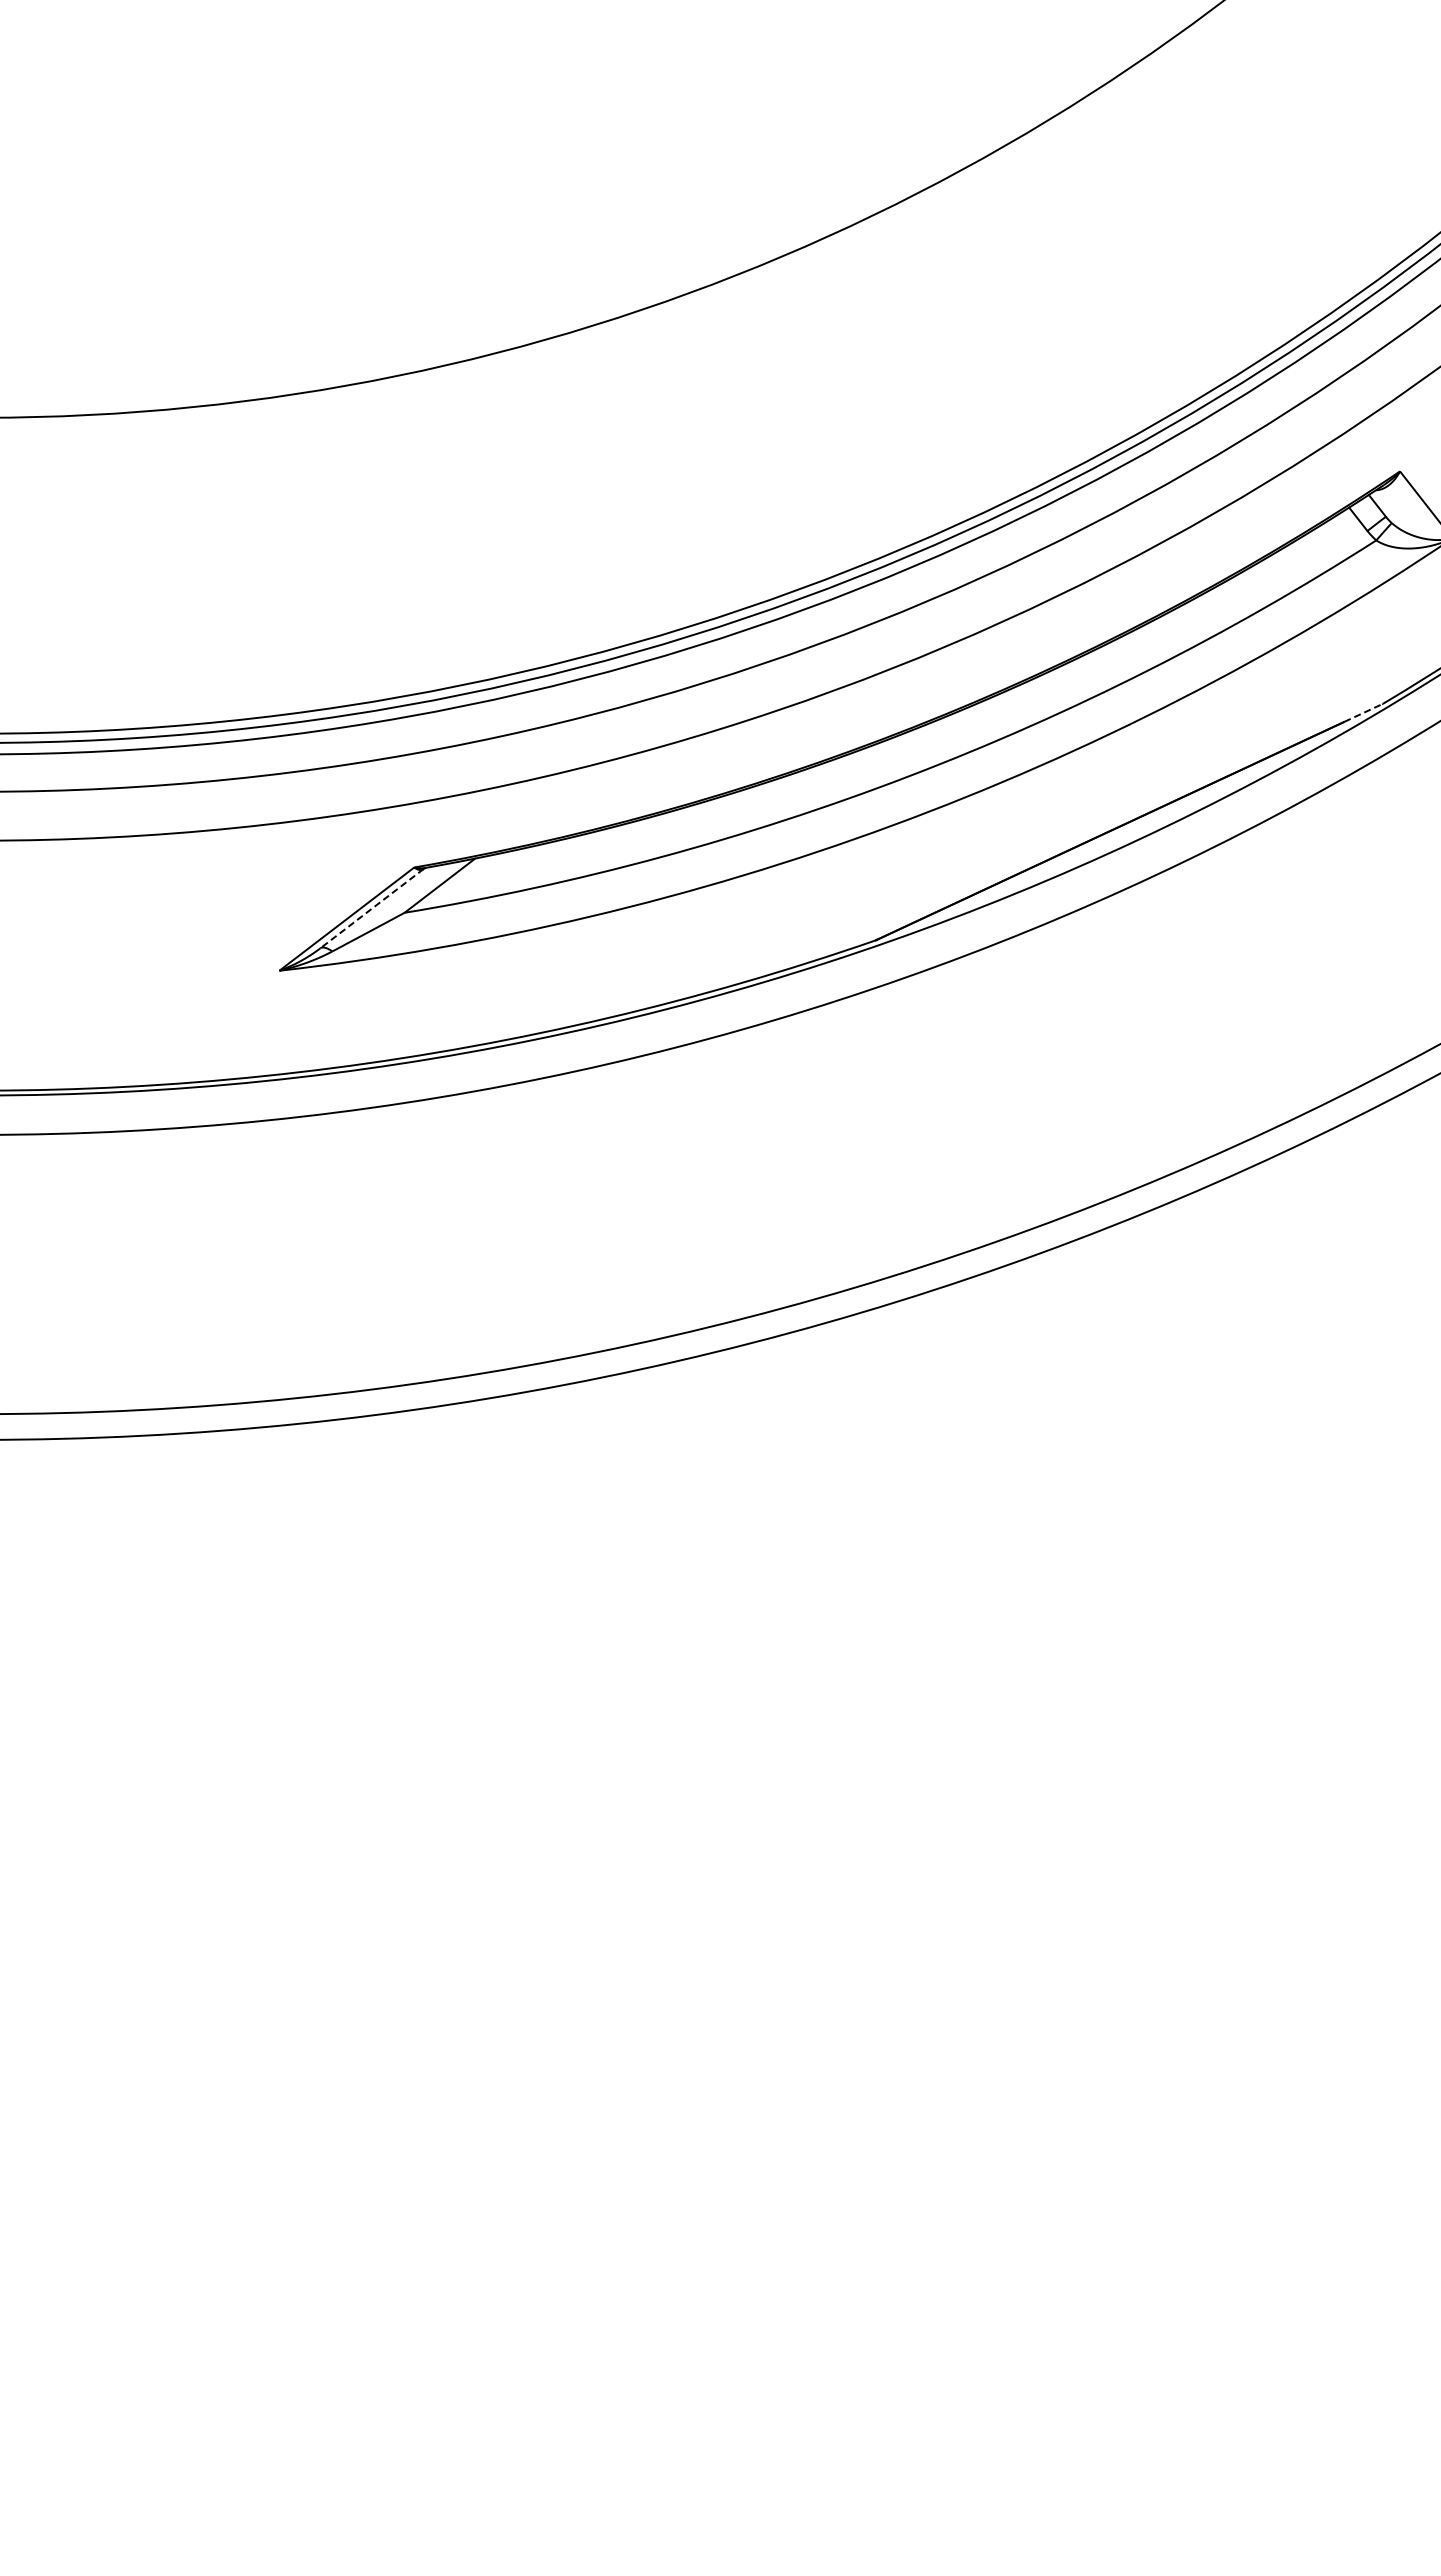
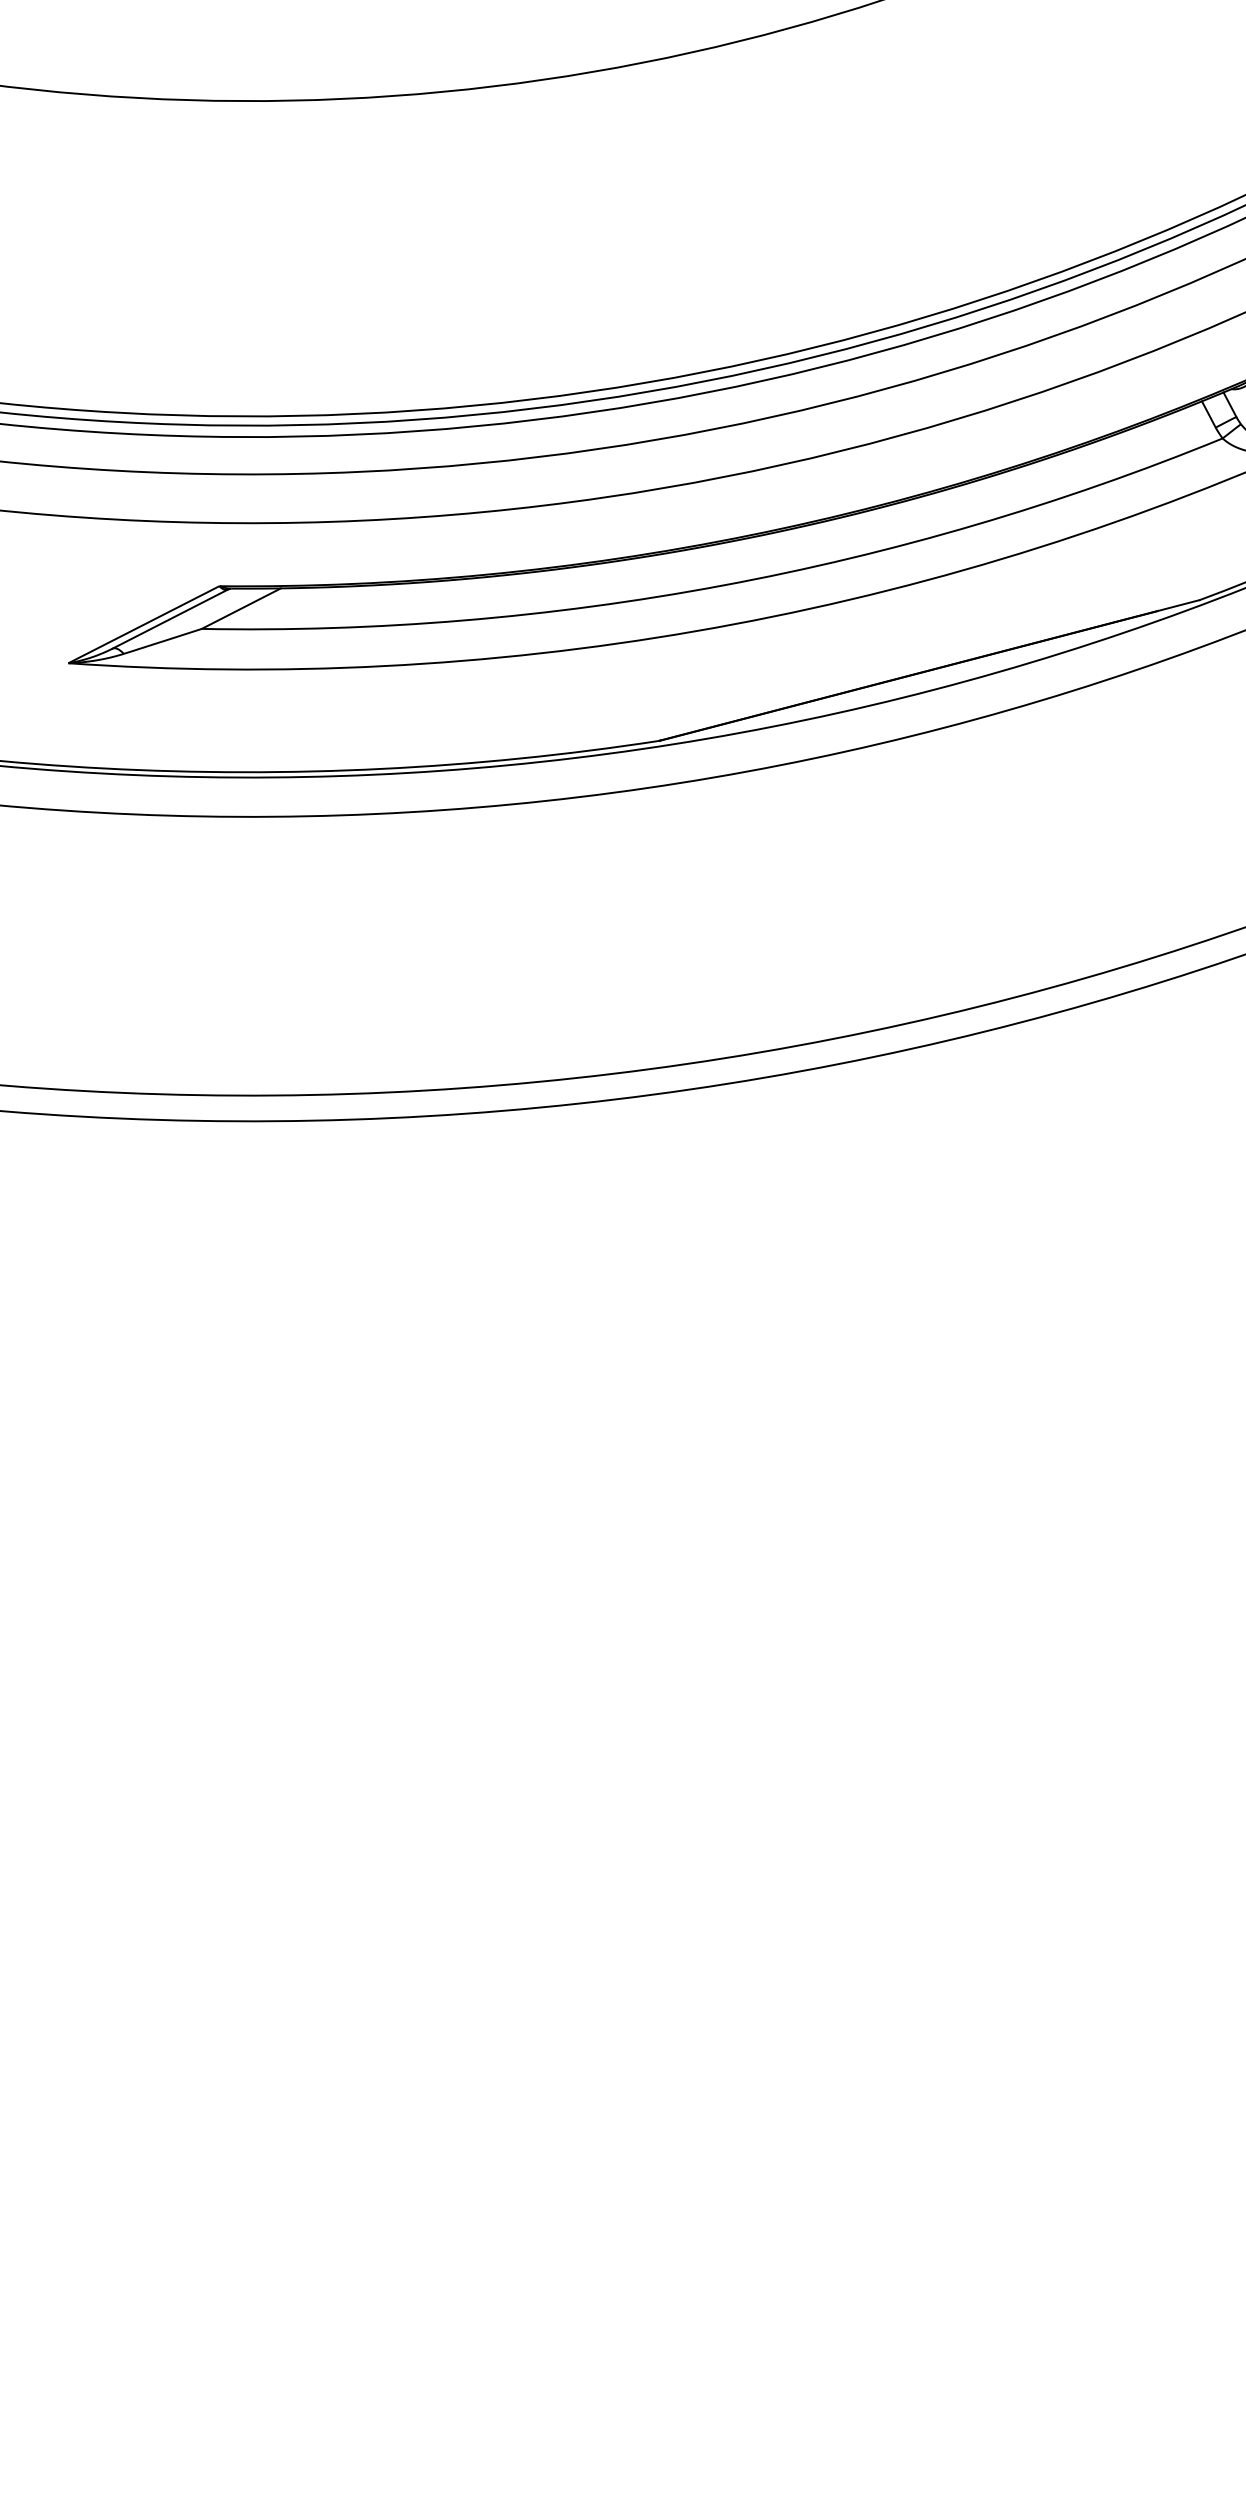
line: (1364, 712) -> (1180, 605), dashed -> solid
line: (371, 908) -> (170, 618), dashed -> solid

